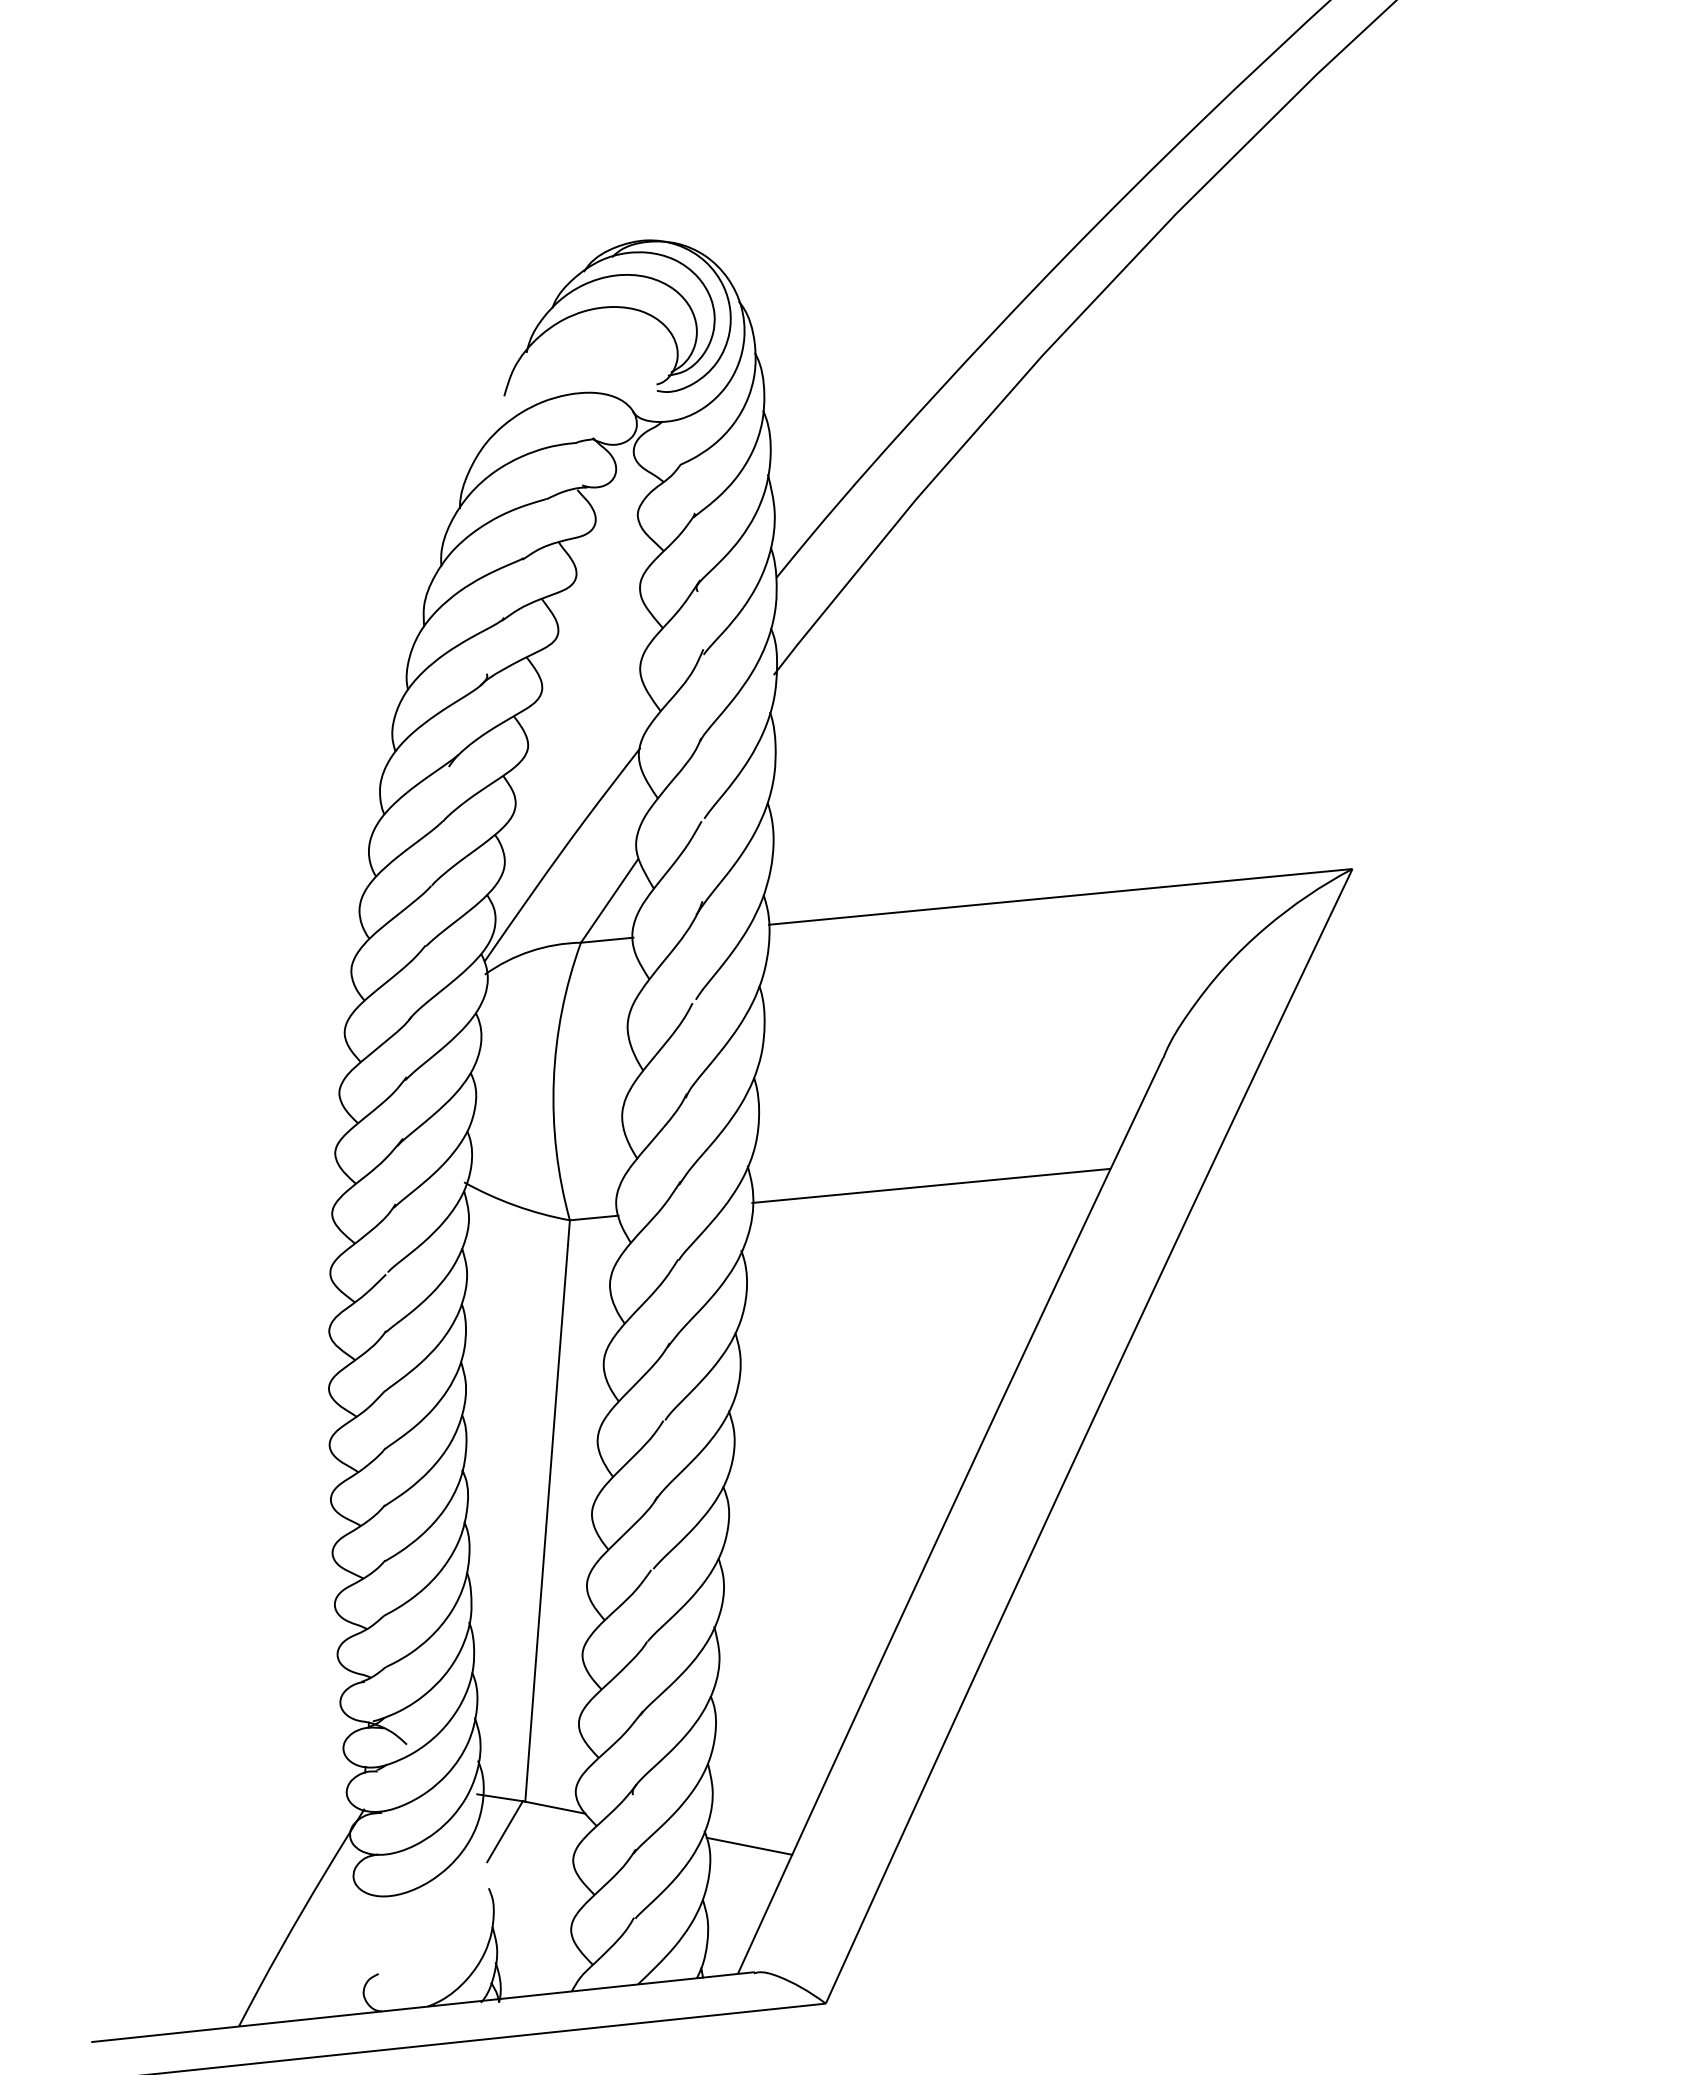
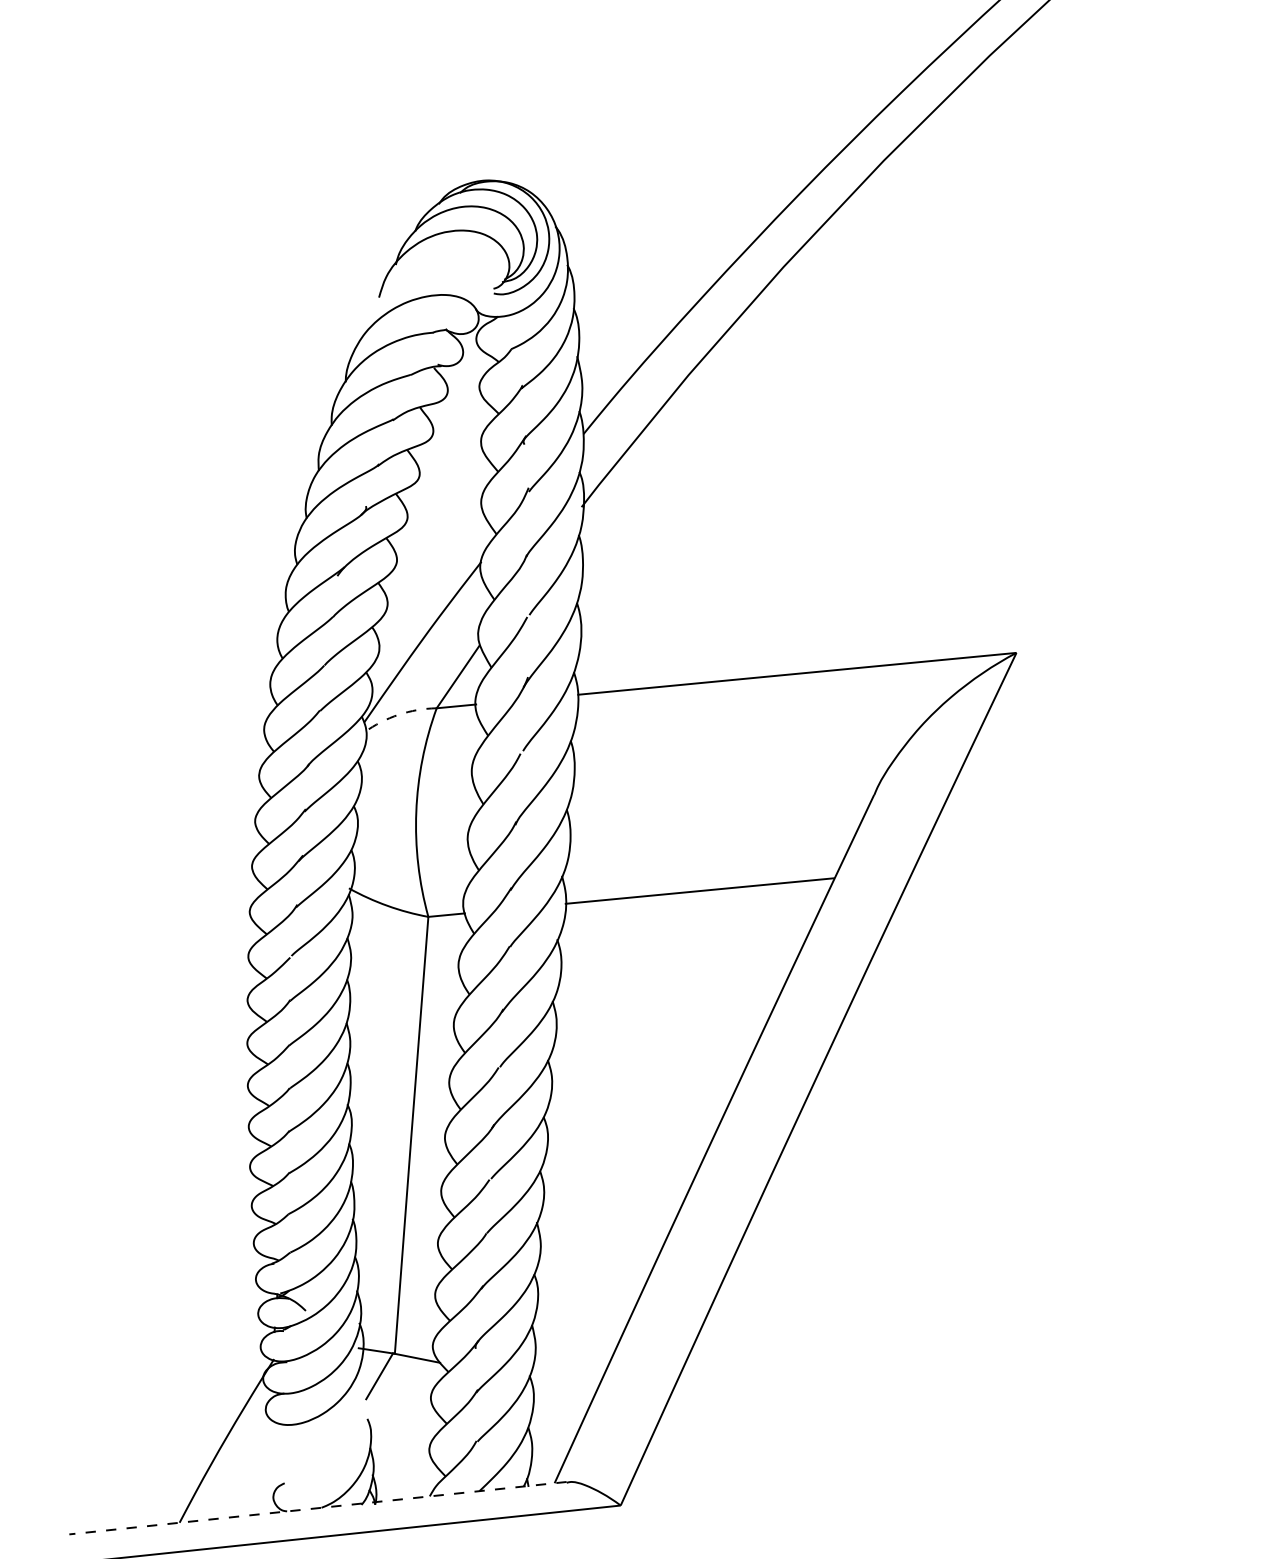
arc: (530, 951) -> (398, 714), solid -> dashed
line: (749, 1845) -> (563, 1386), removed
line: (422, 2007) -> (317, 1508), solid -> dashed

